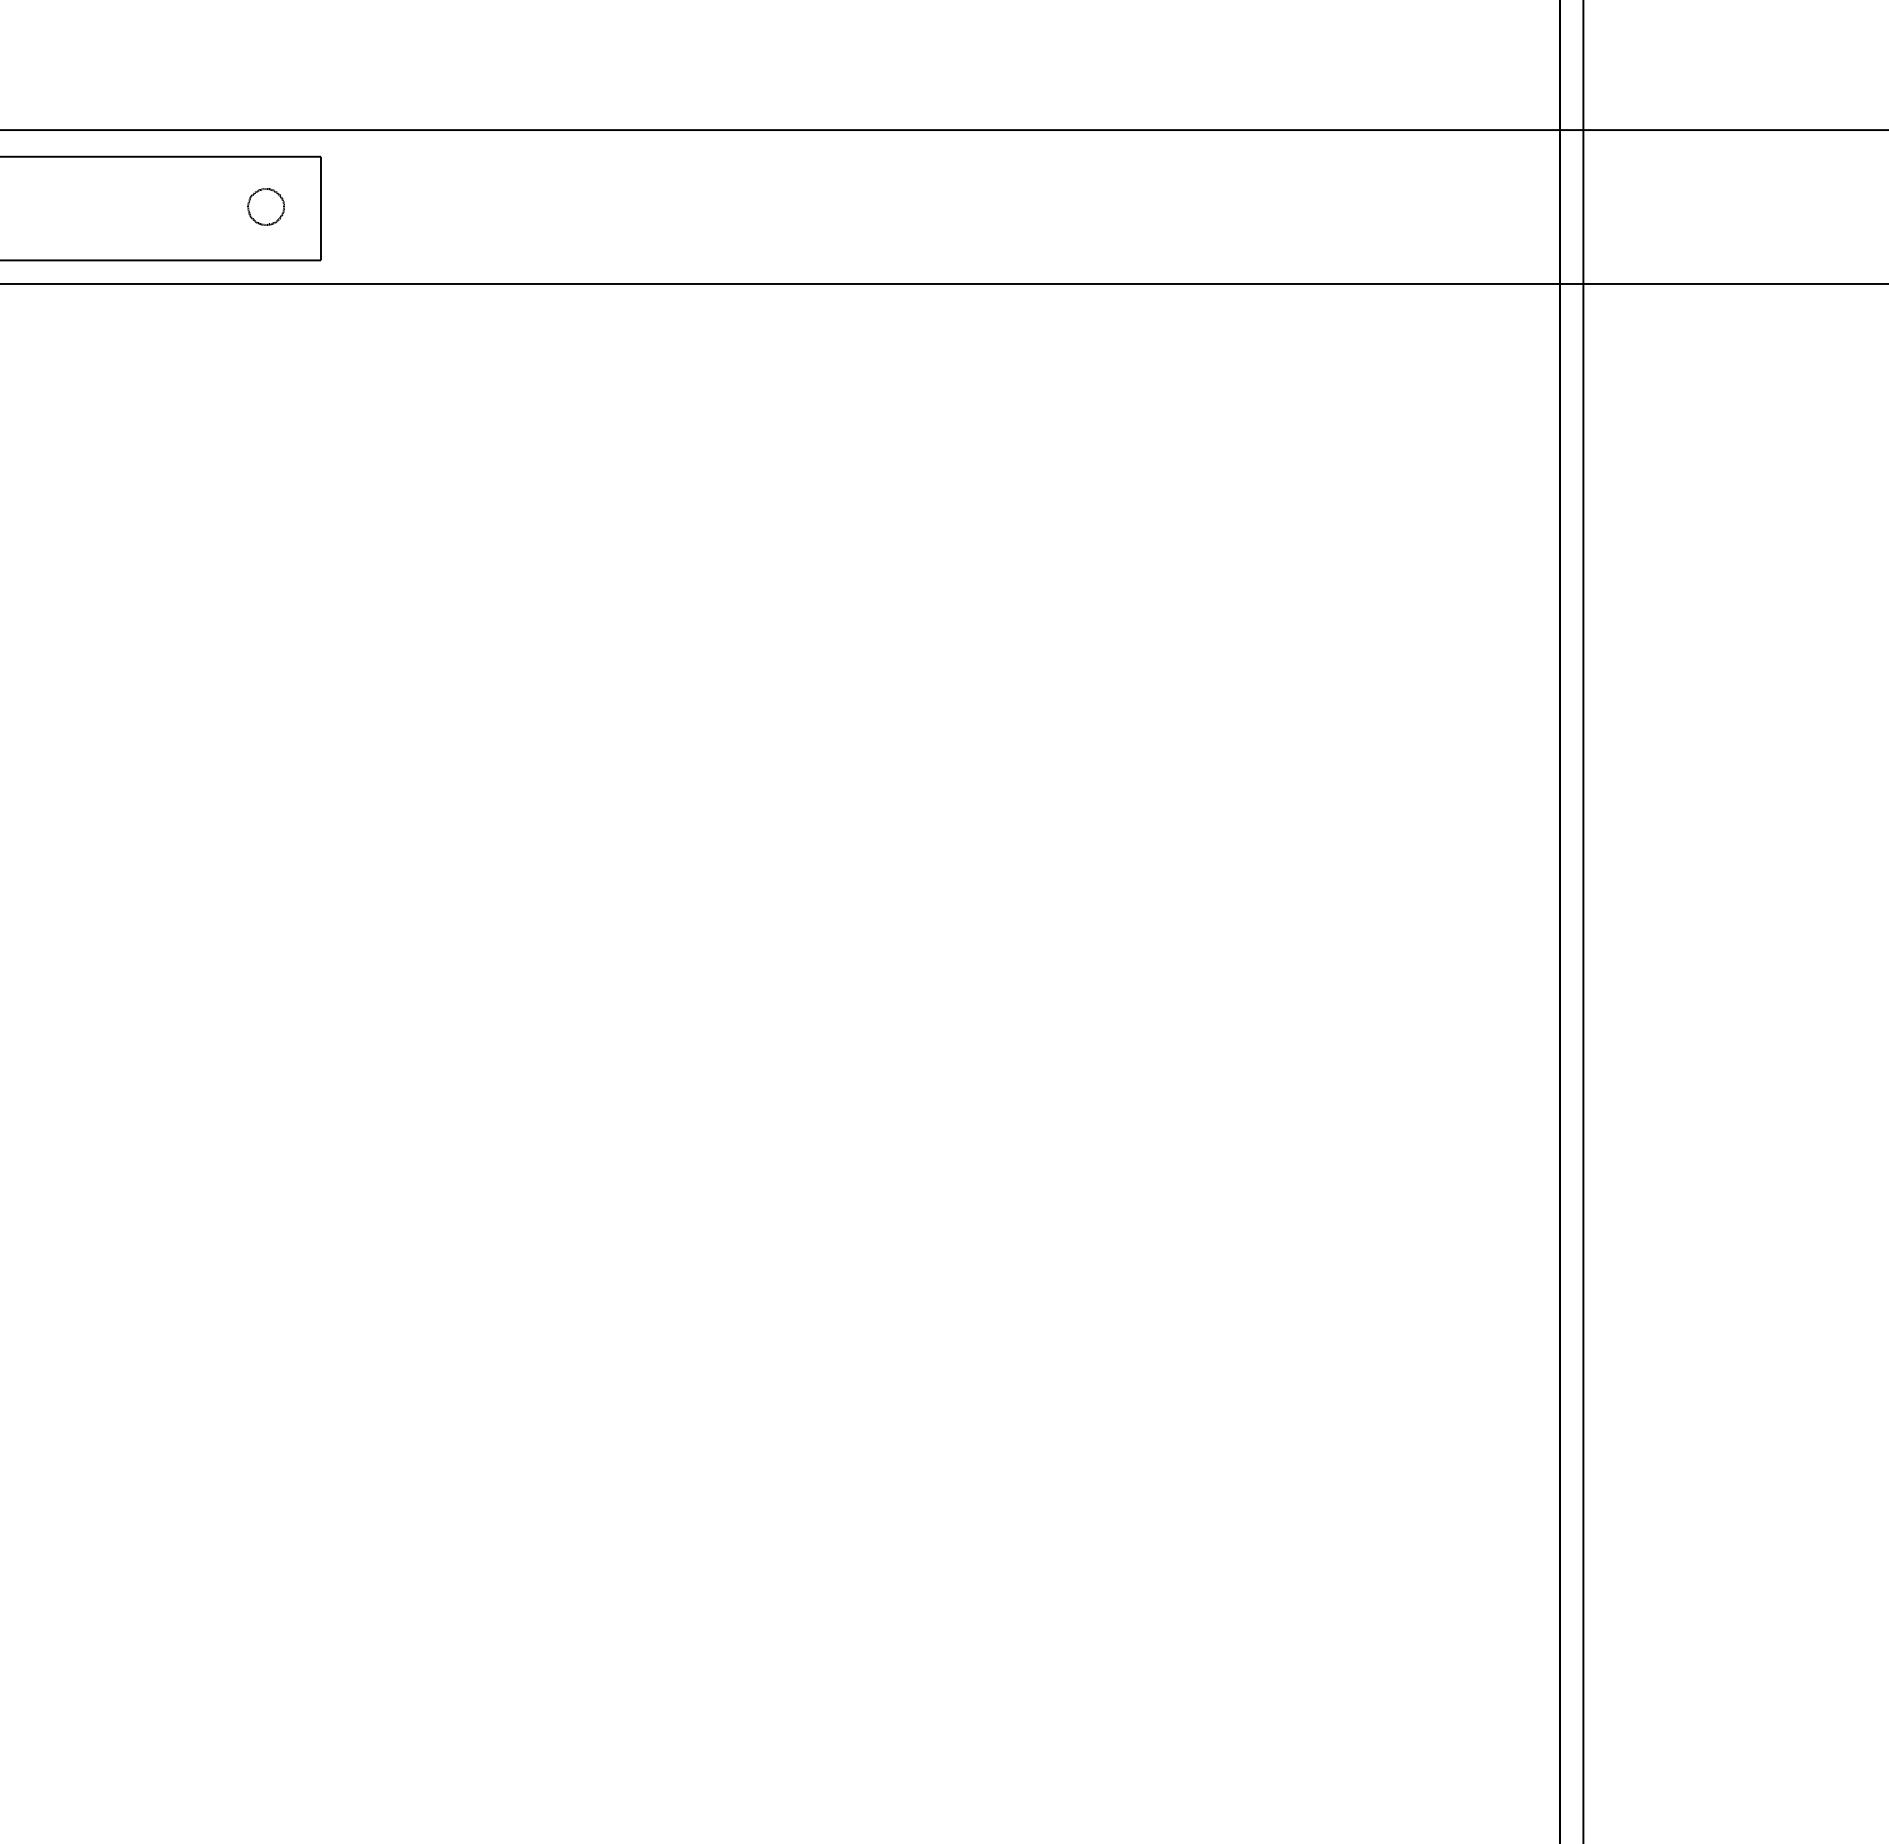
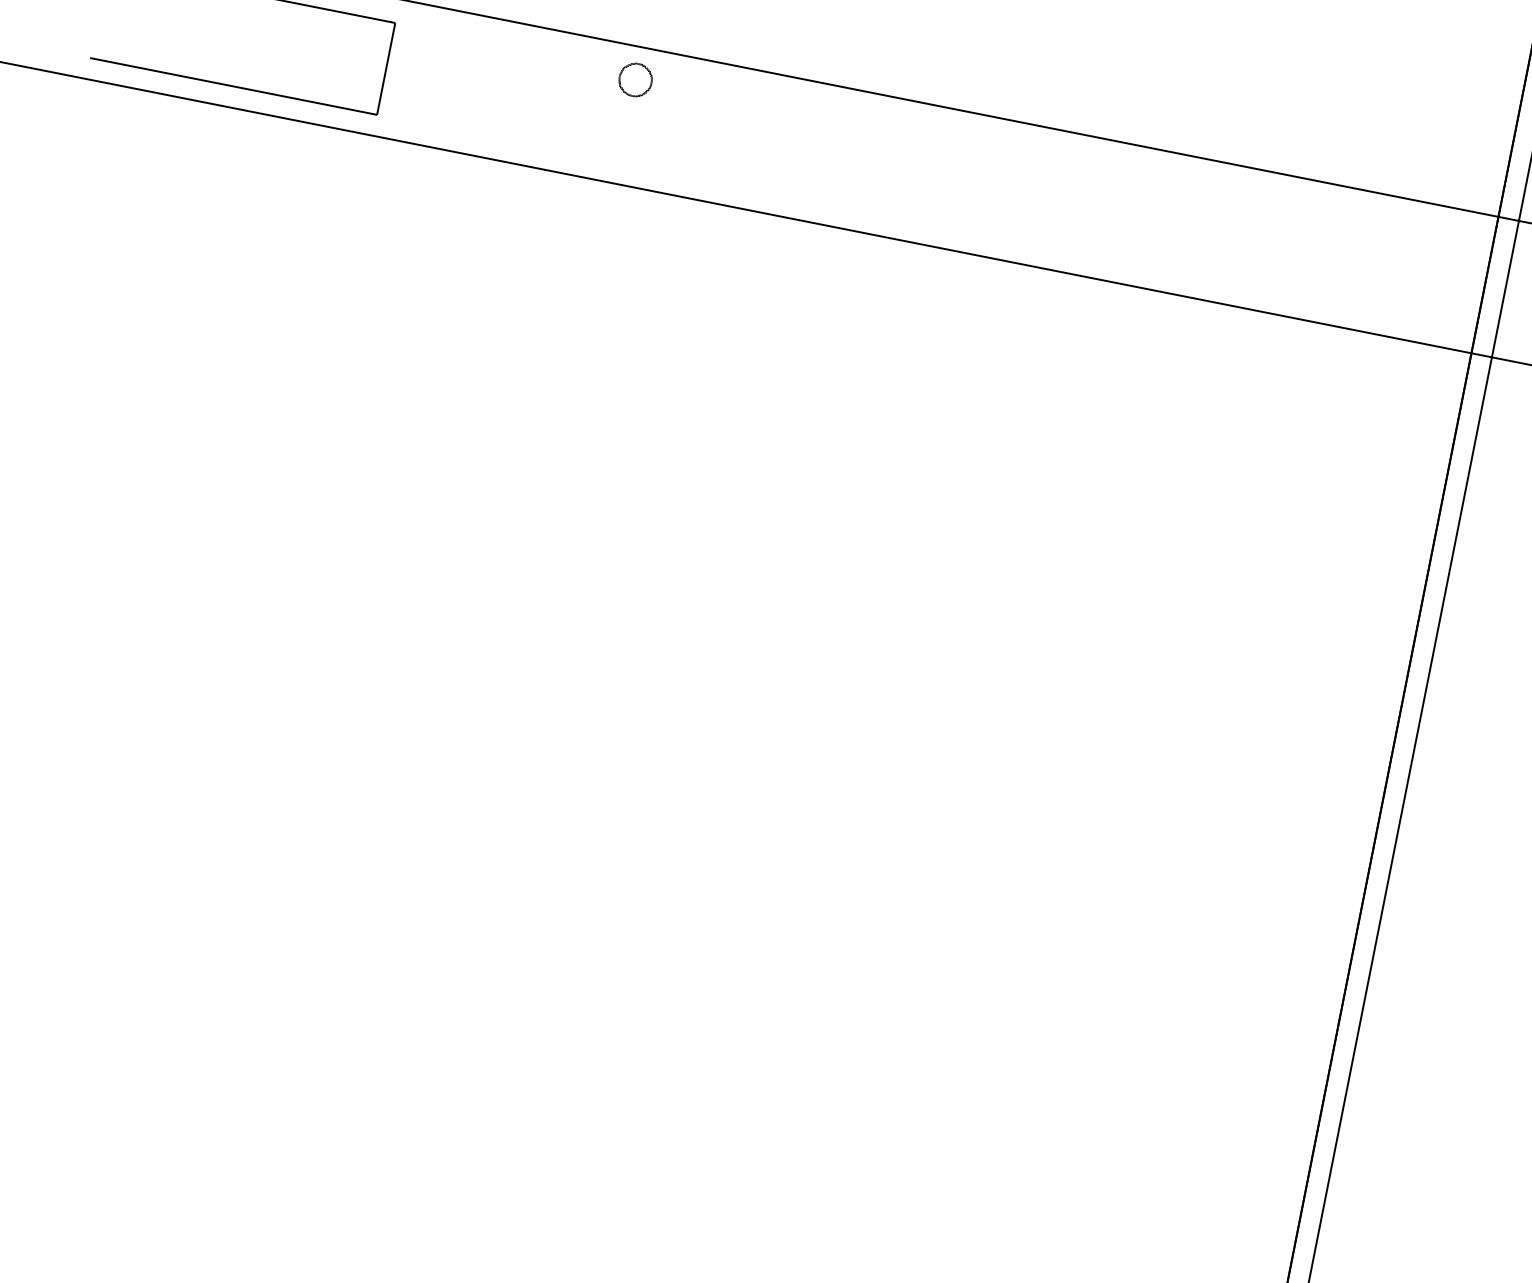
part: (265, 206) -> (635, 79), moved

